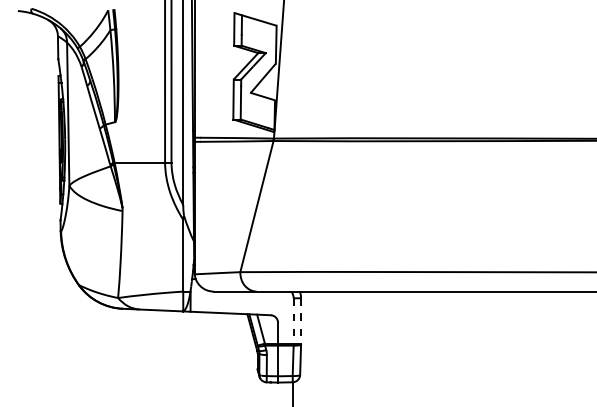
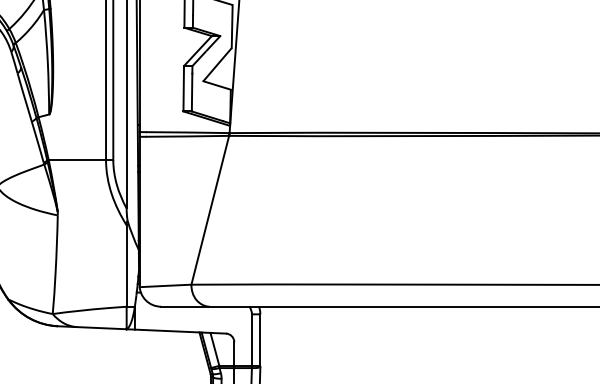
line: (301, 320) -> (260, 339), dashed -> solid
line: (293, 321) -> (251, 340), dashed -> solid

